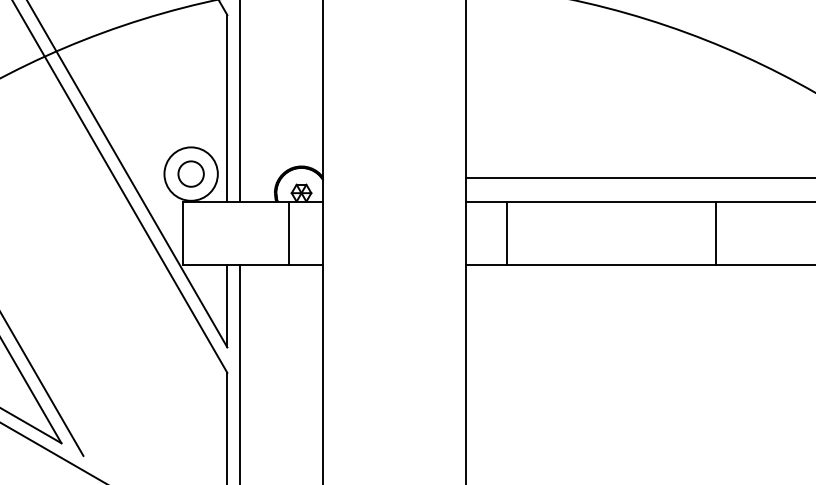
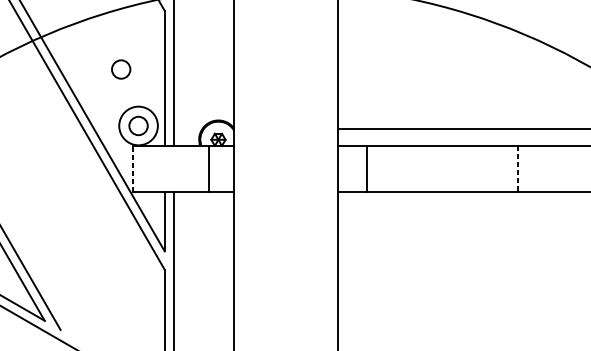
circle: (166, 95) -> (120, 69), added
line: (182, 233) -> (132, 168), solid -> dashed
line: (715, 233) -> (518, 168), solid -> dashed

